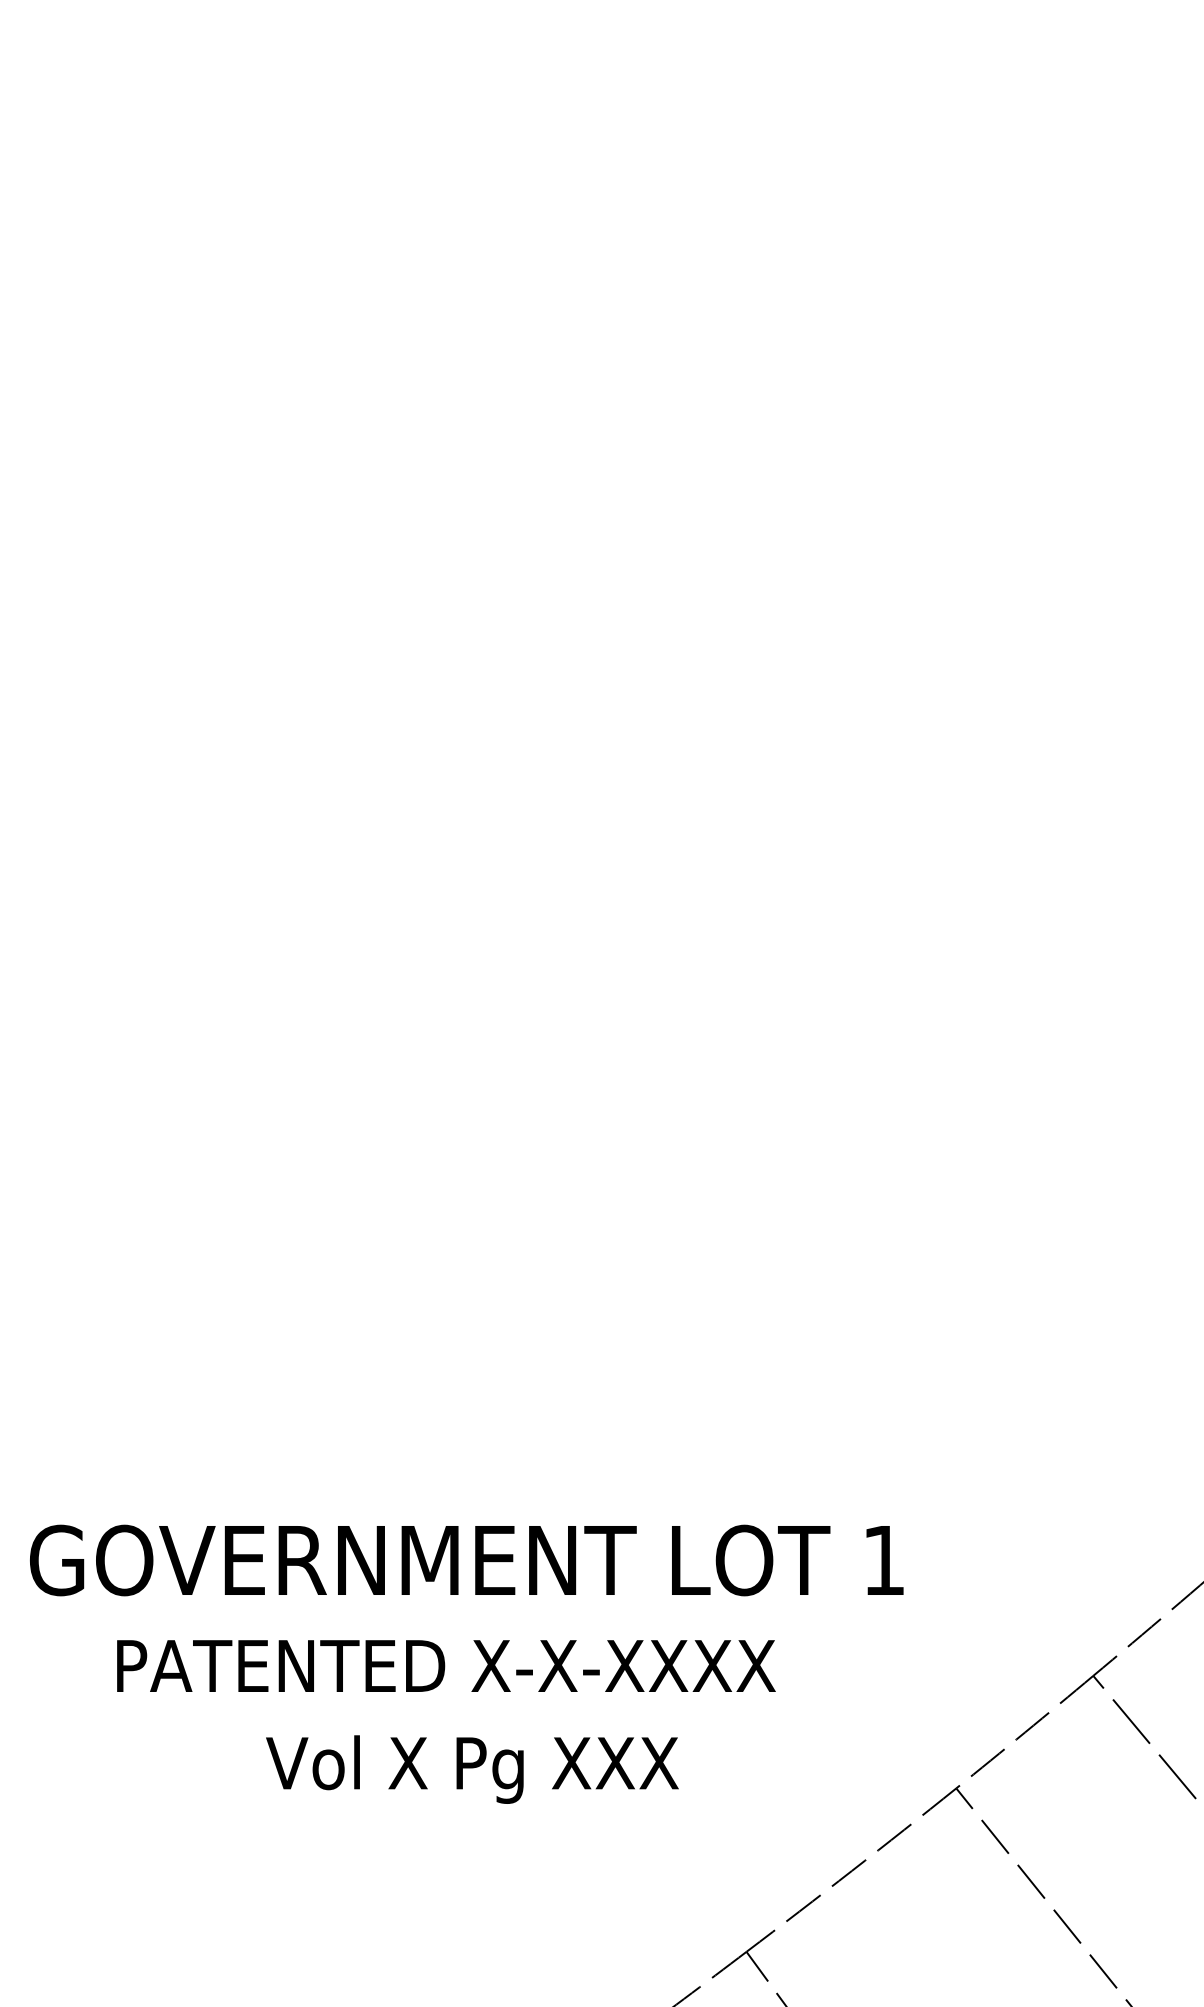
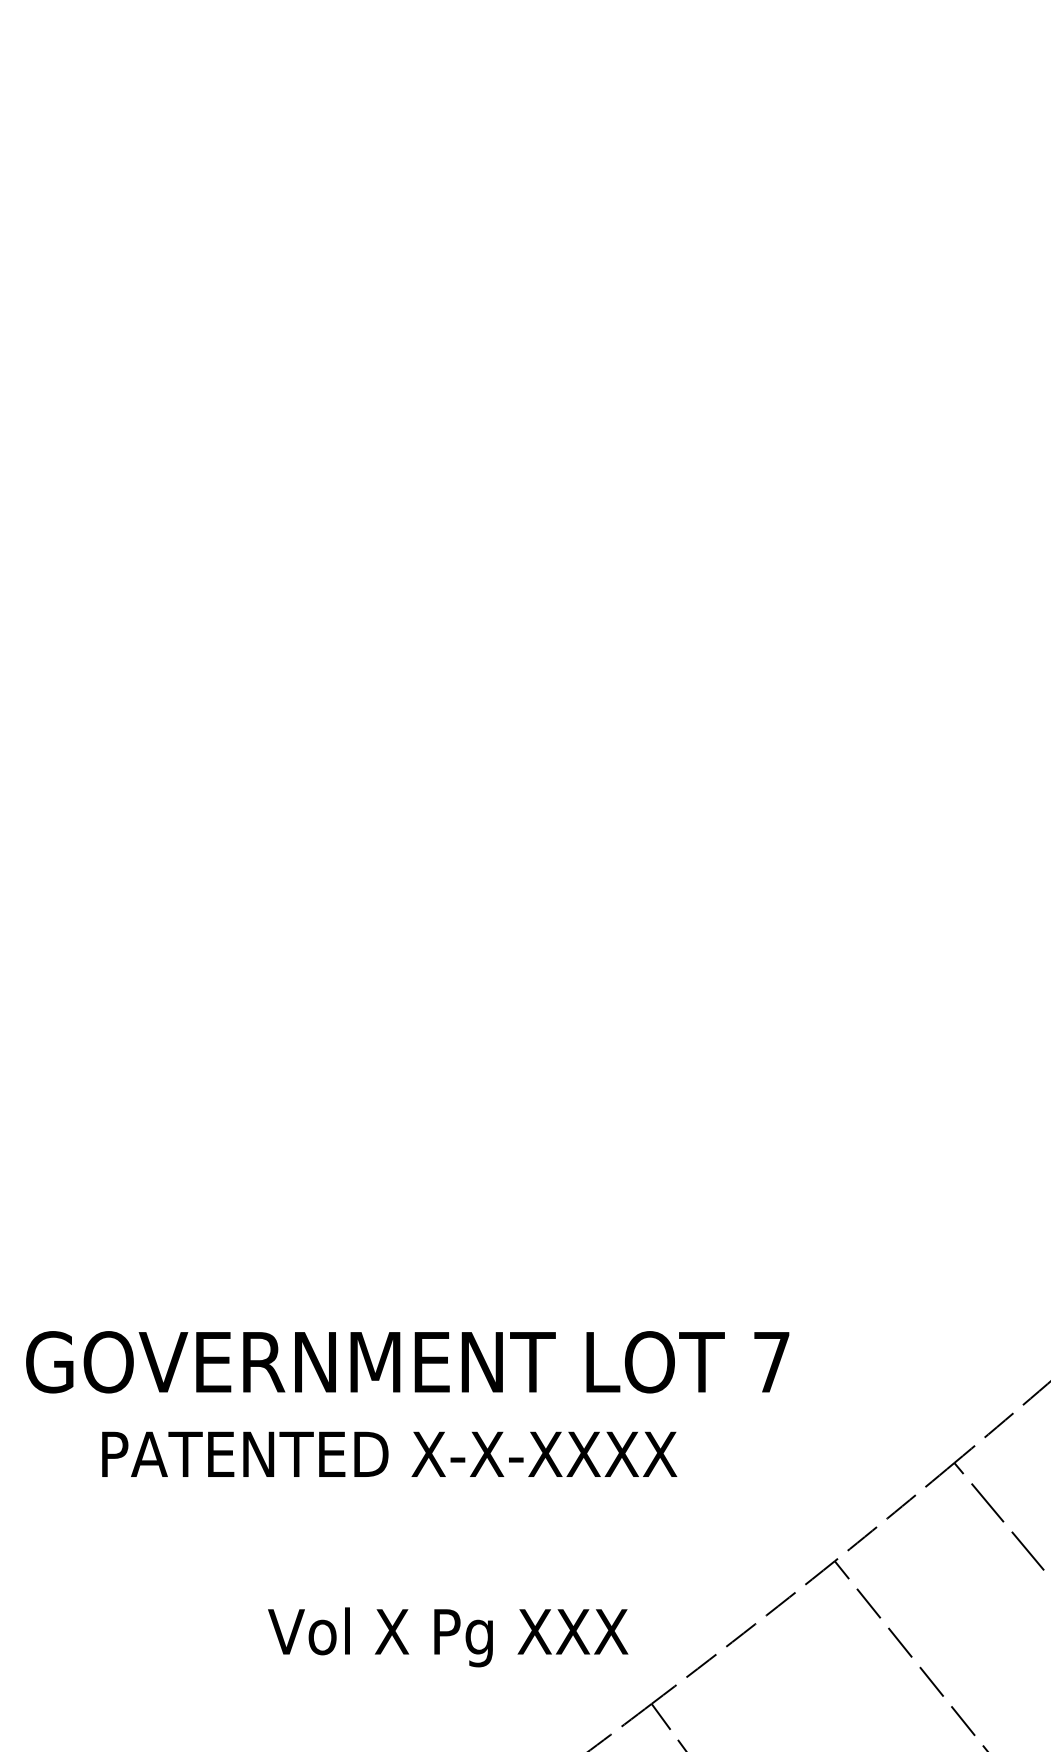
text: (884, 1560) -> (772, 1362), 1 -> 7
text: (472, 1769) -> (448, 1637), moved

